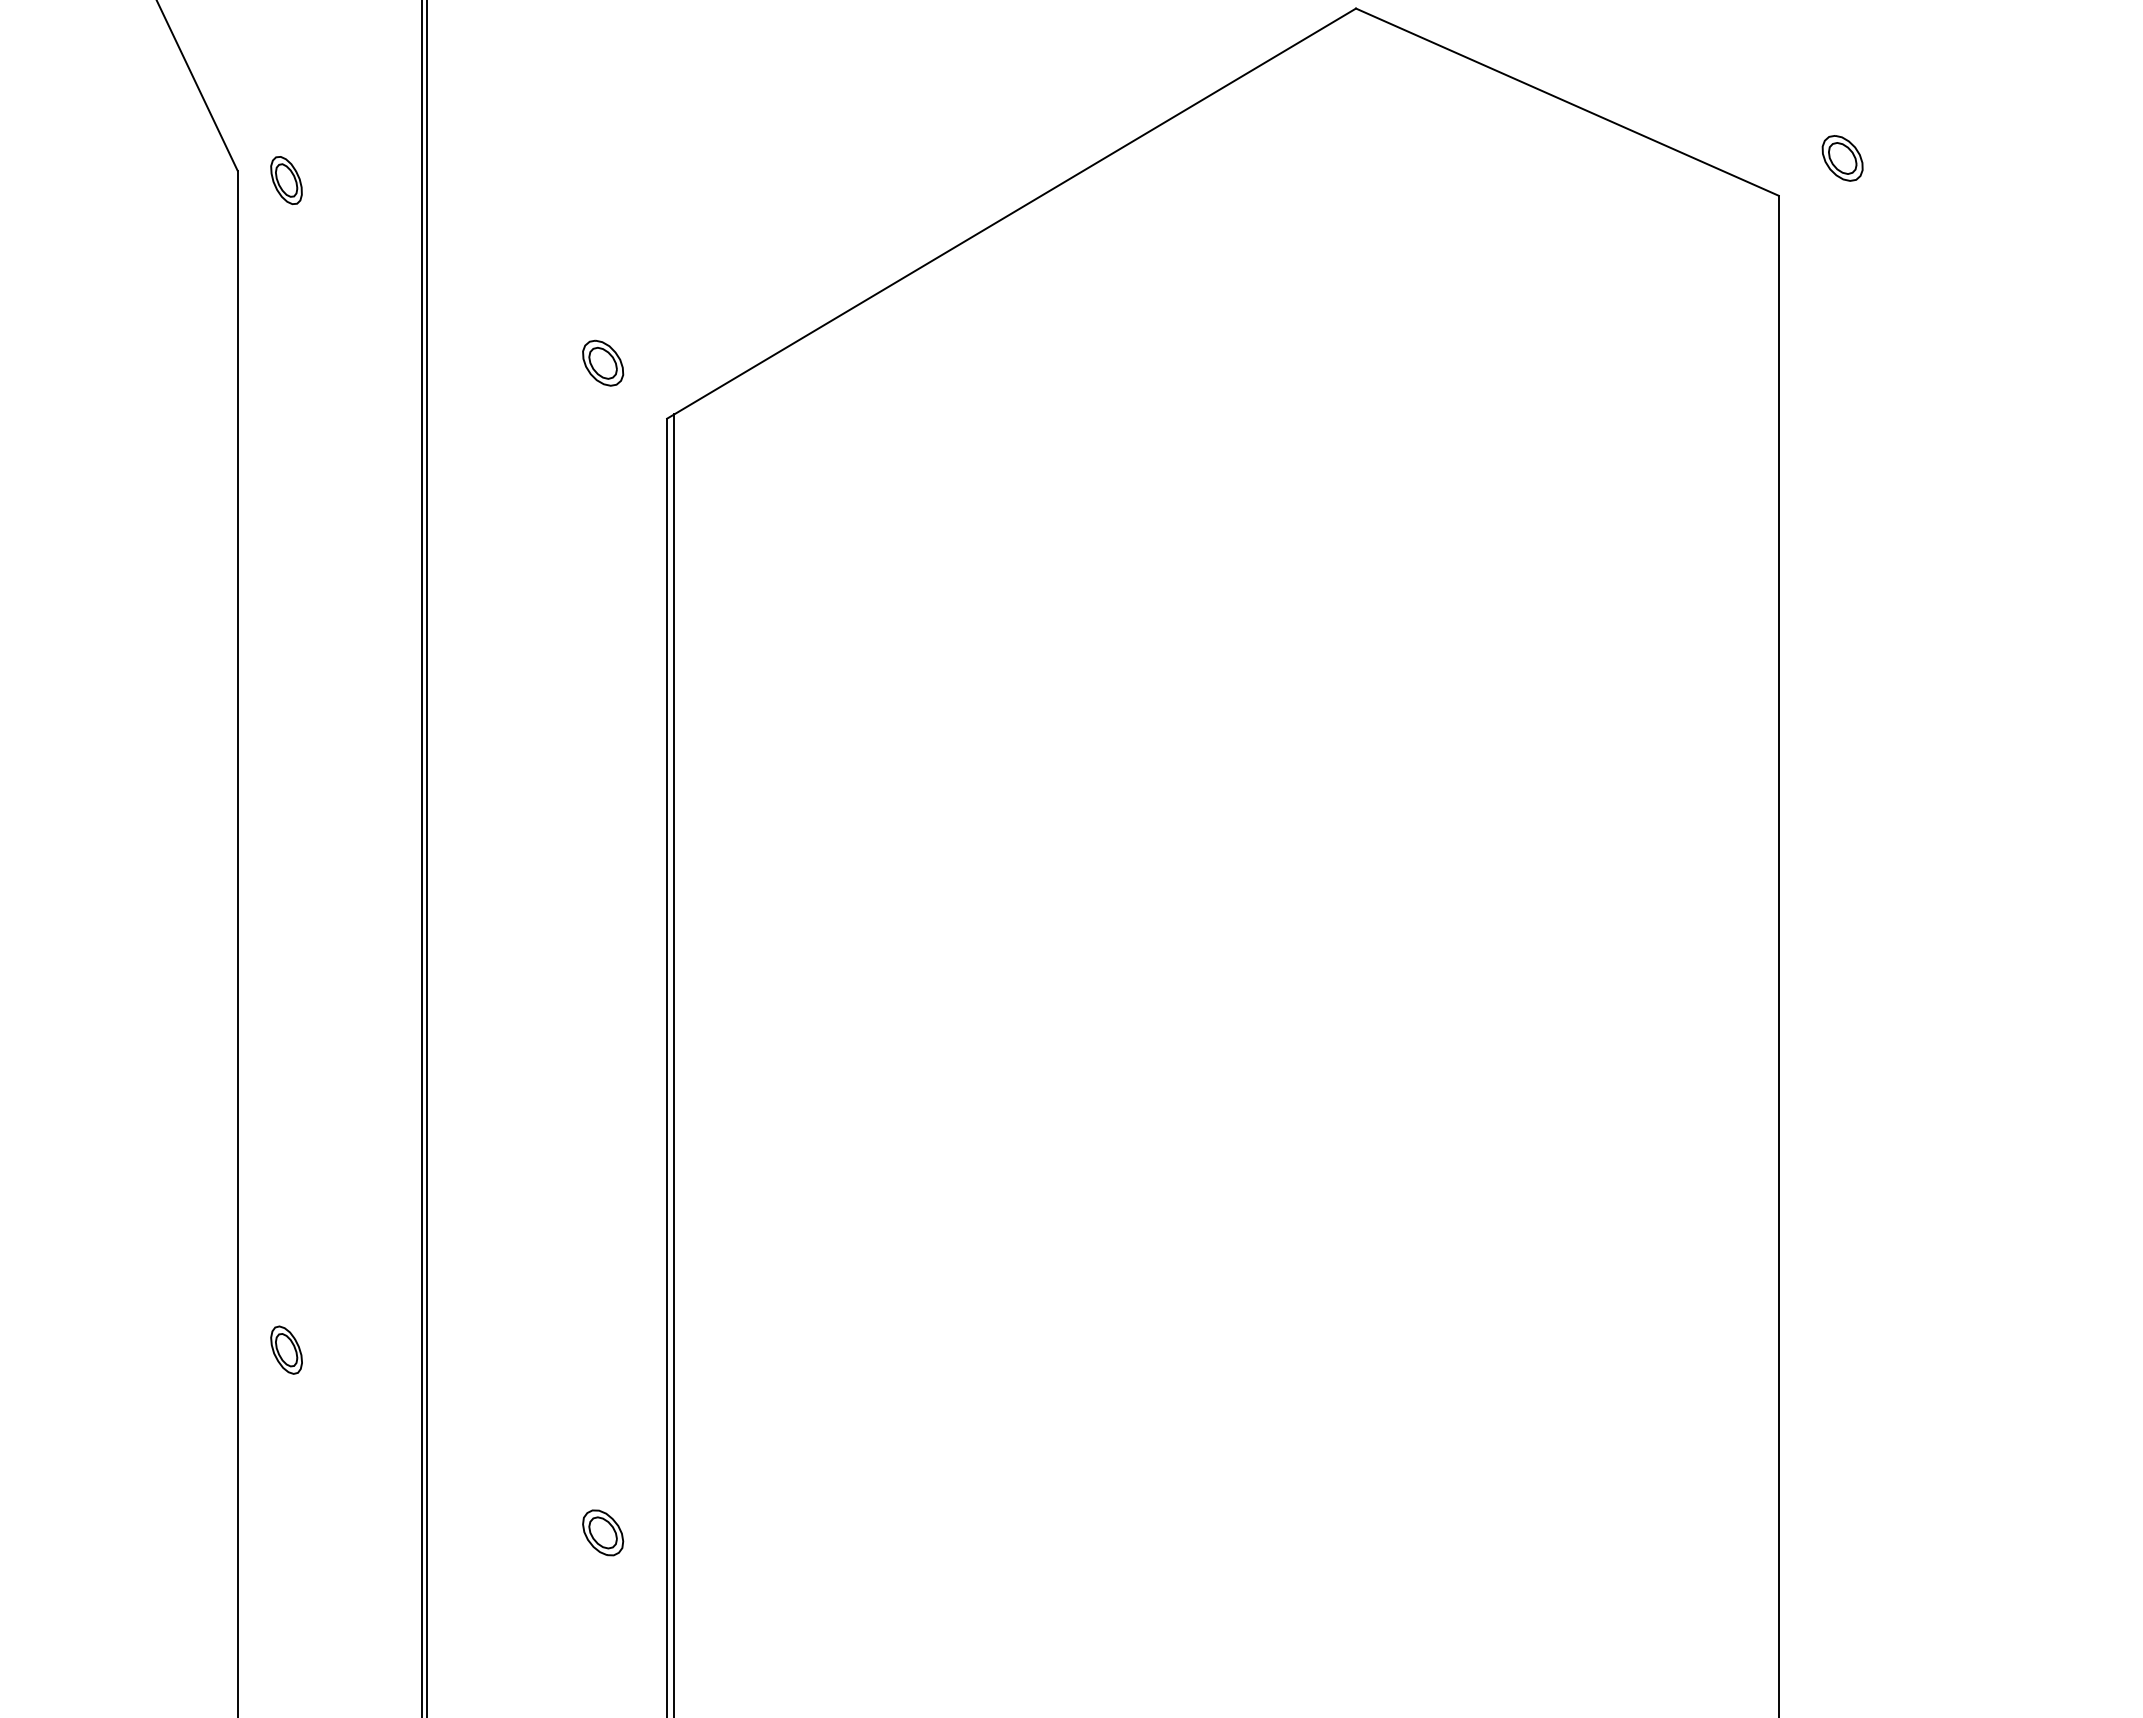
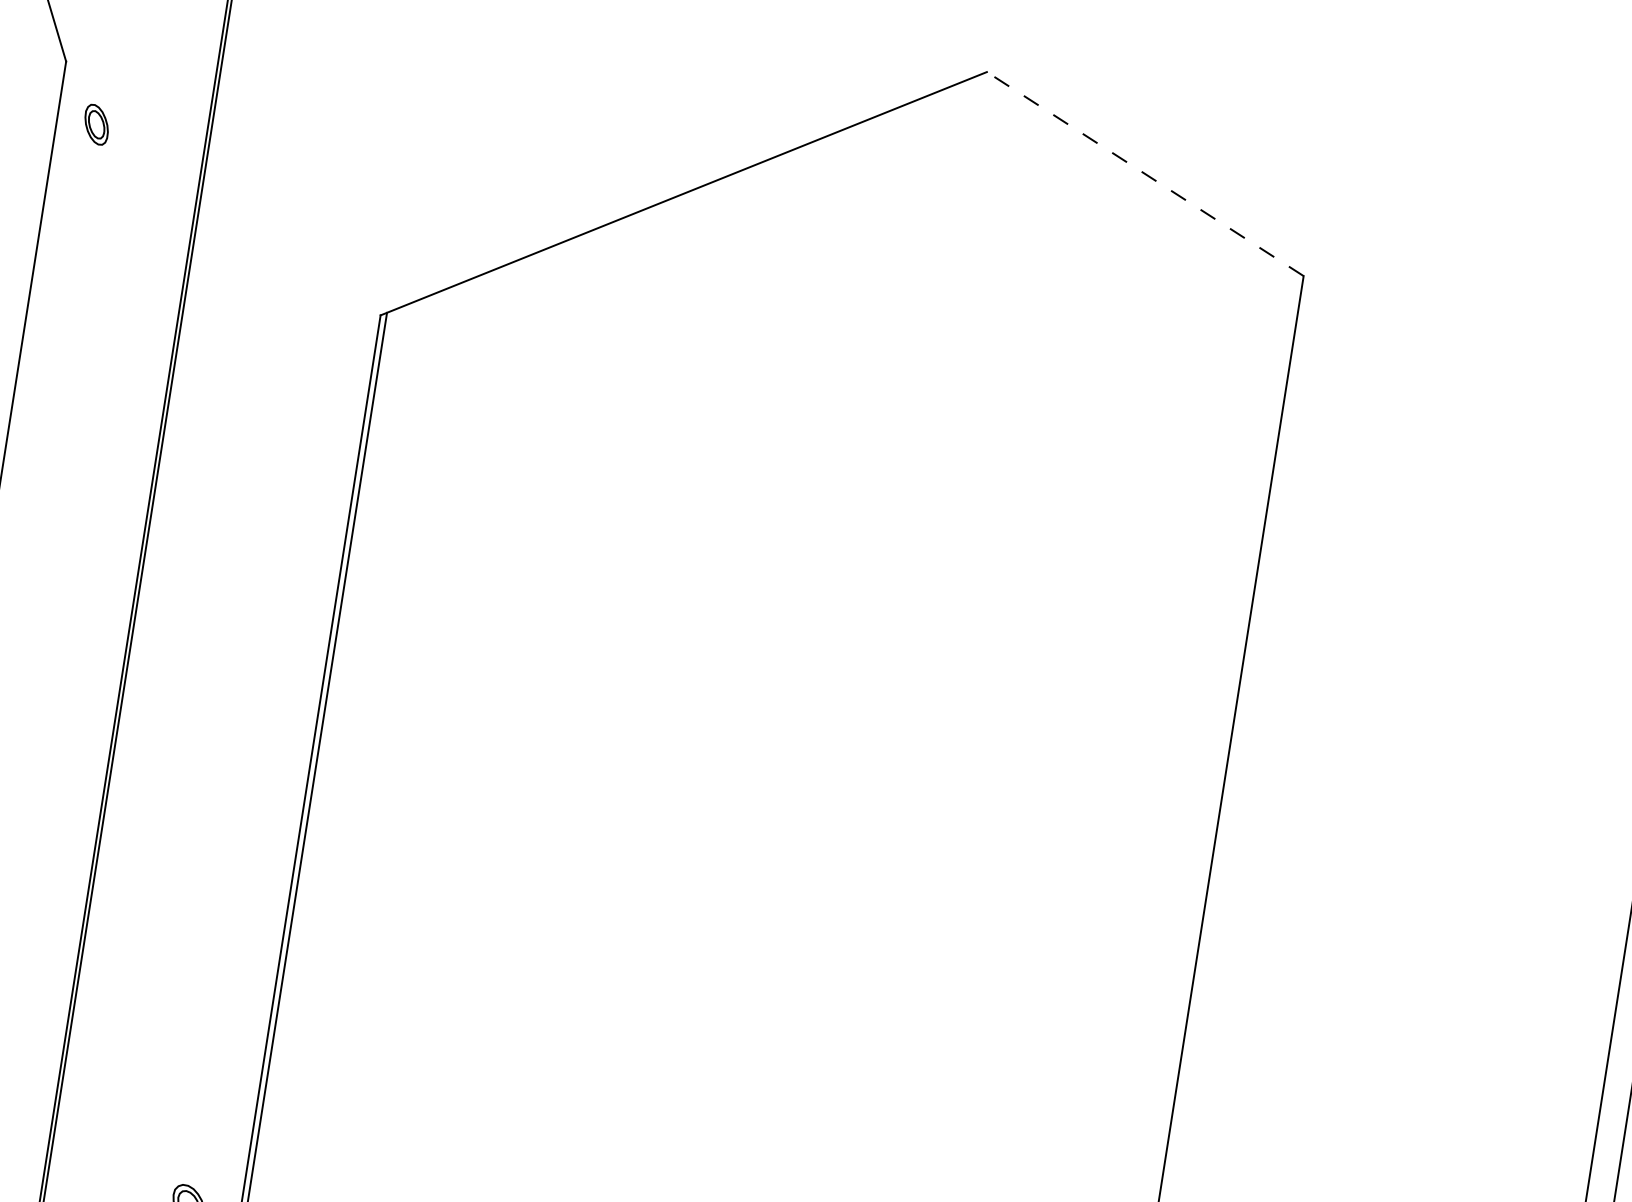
line: (1566, 101) -> (1144, 173), solid -> dashed
part: (1842, 158) -> (1359, 254), removed
part: (286, 180) -> (96, 124), moved
part: (603, 362) -> (336, 262), removed

